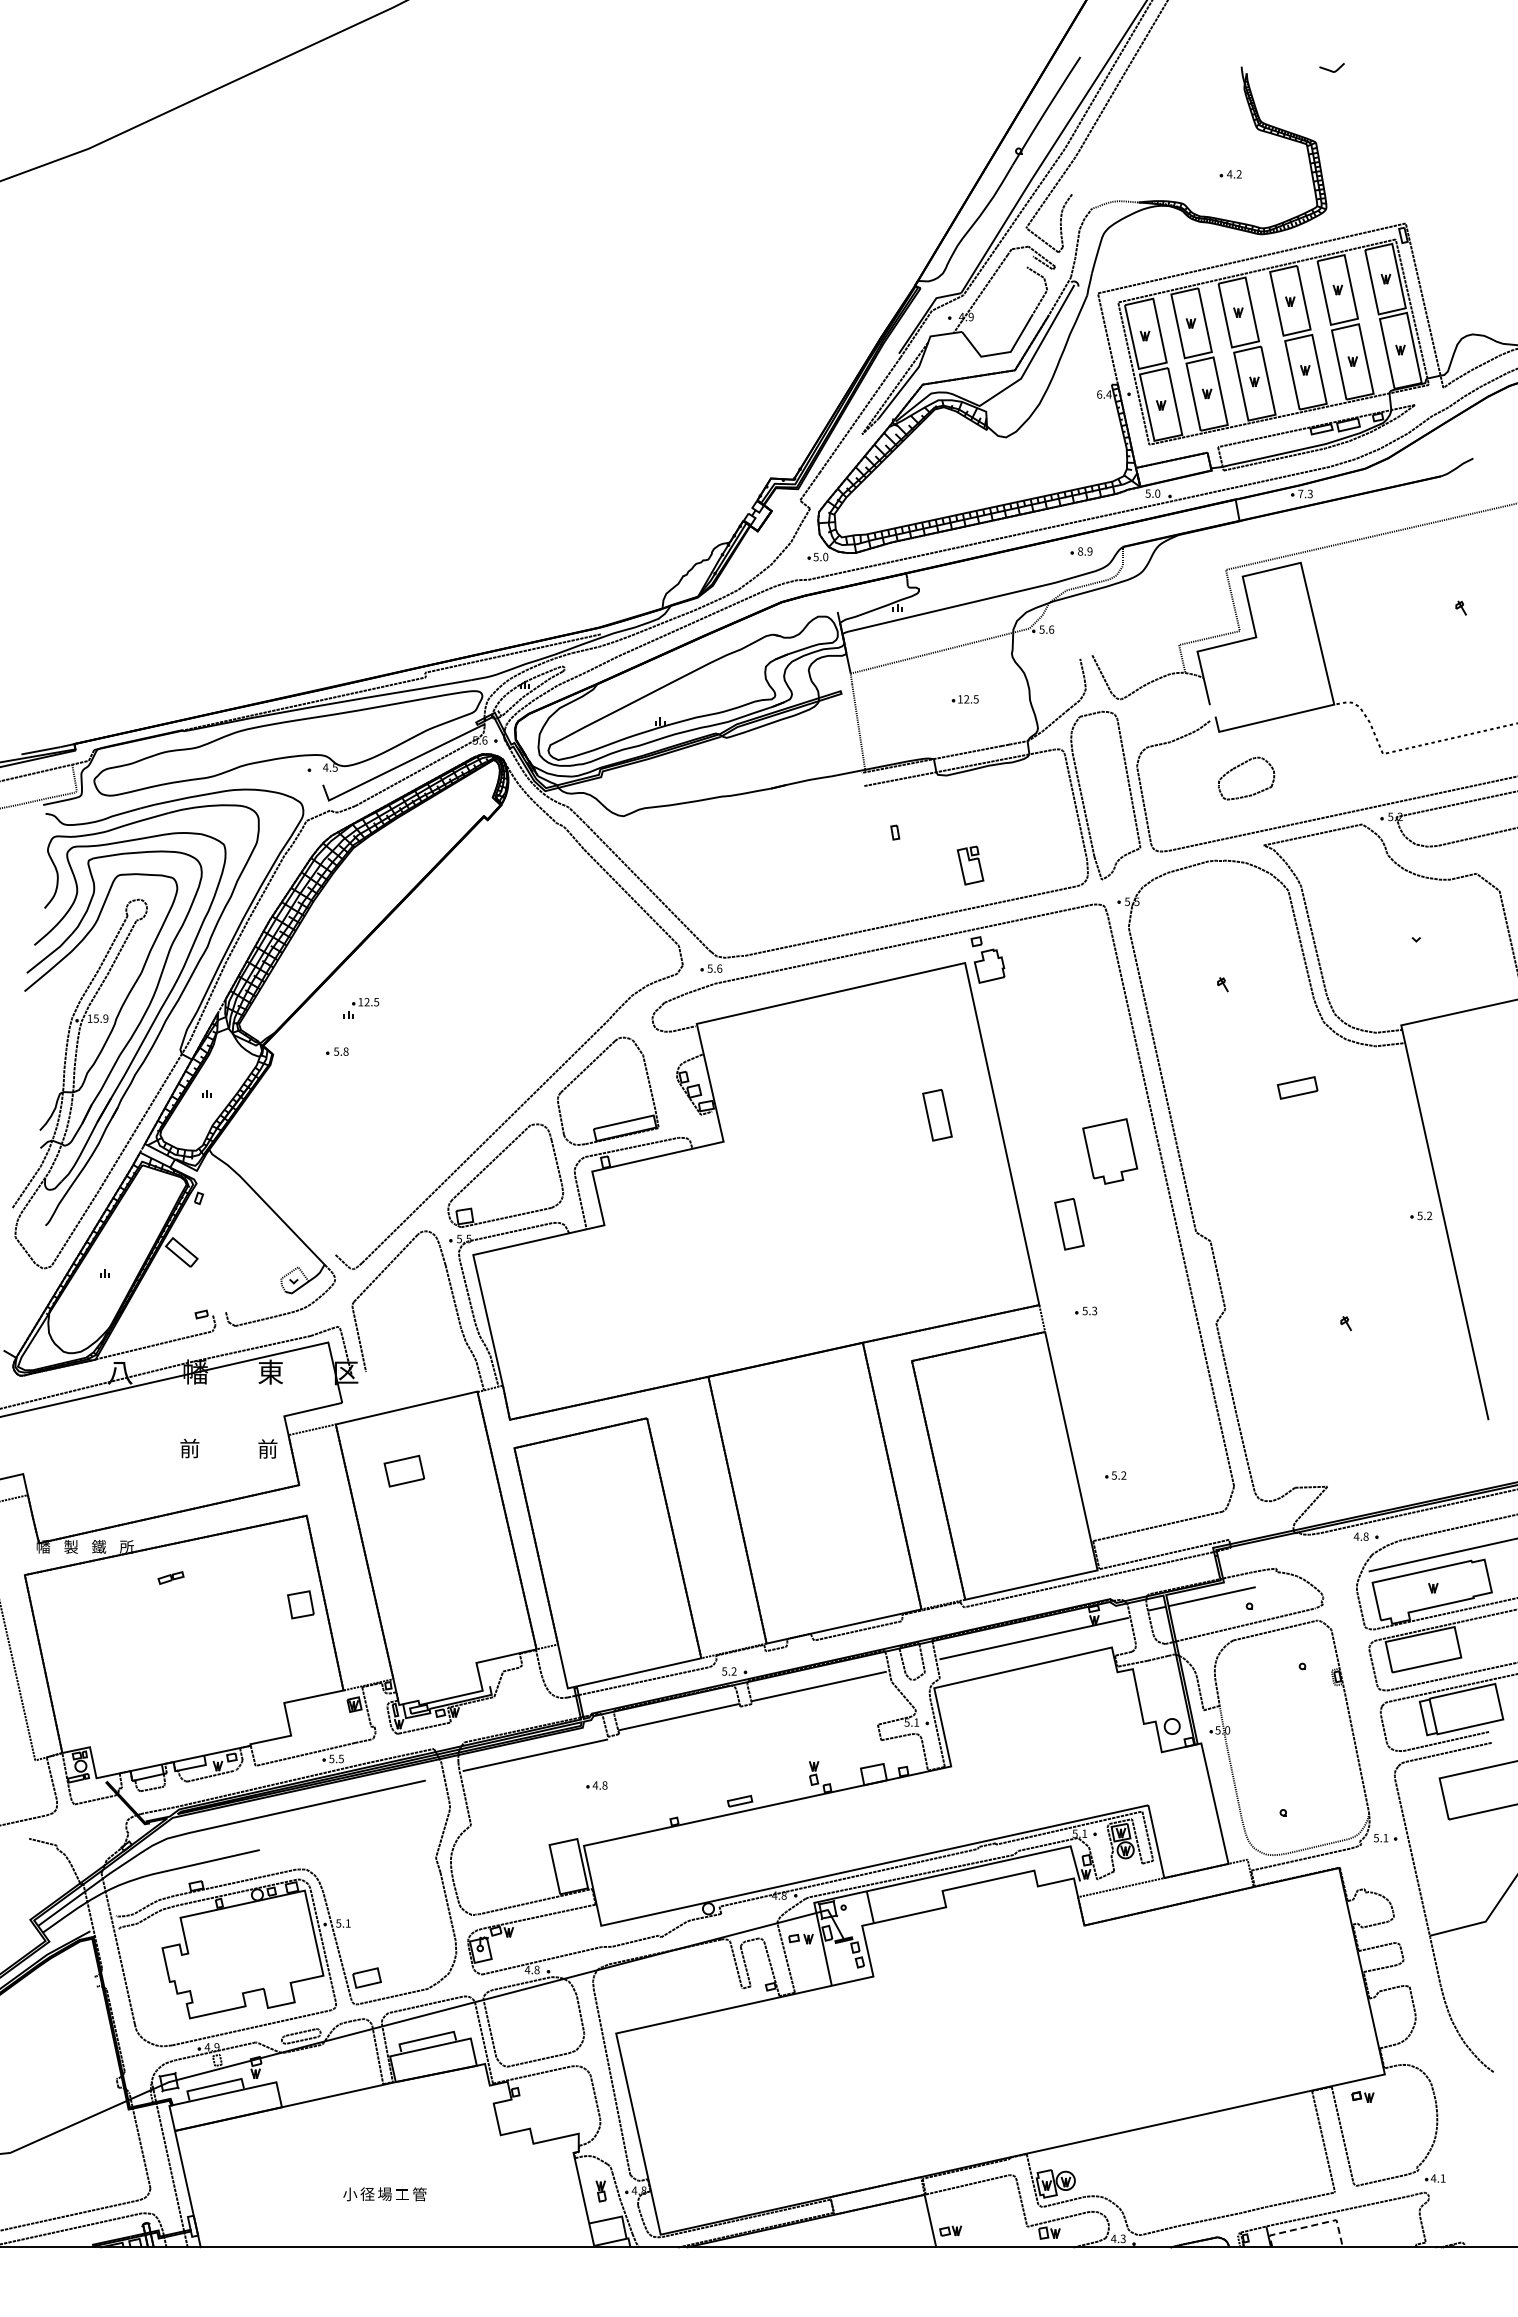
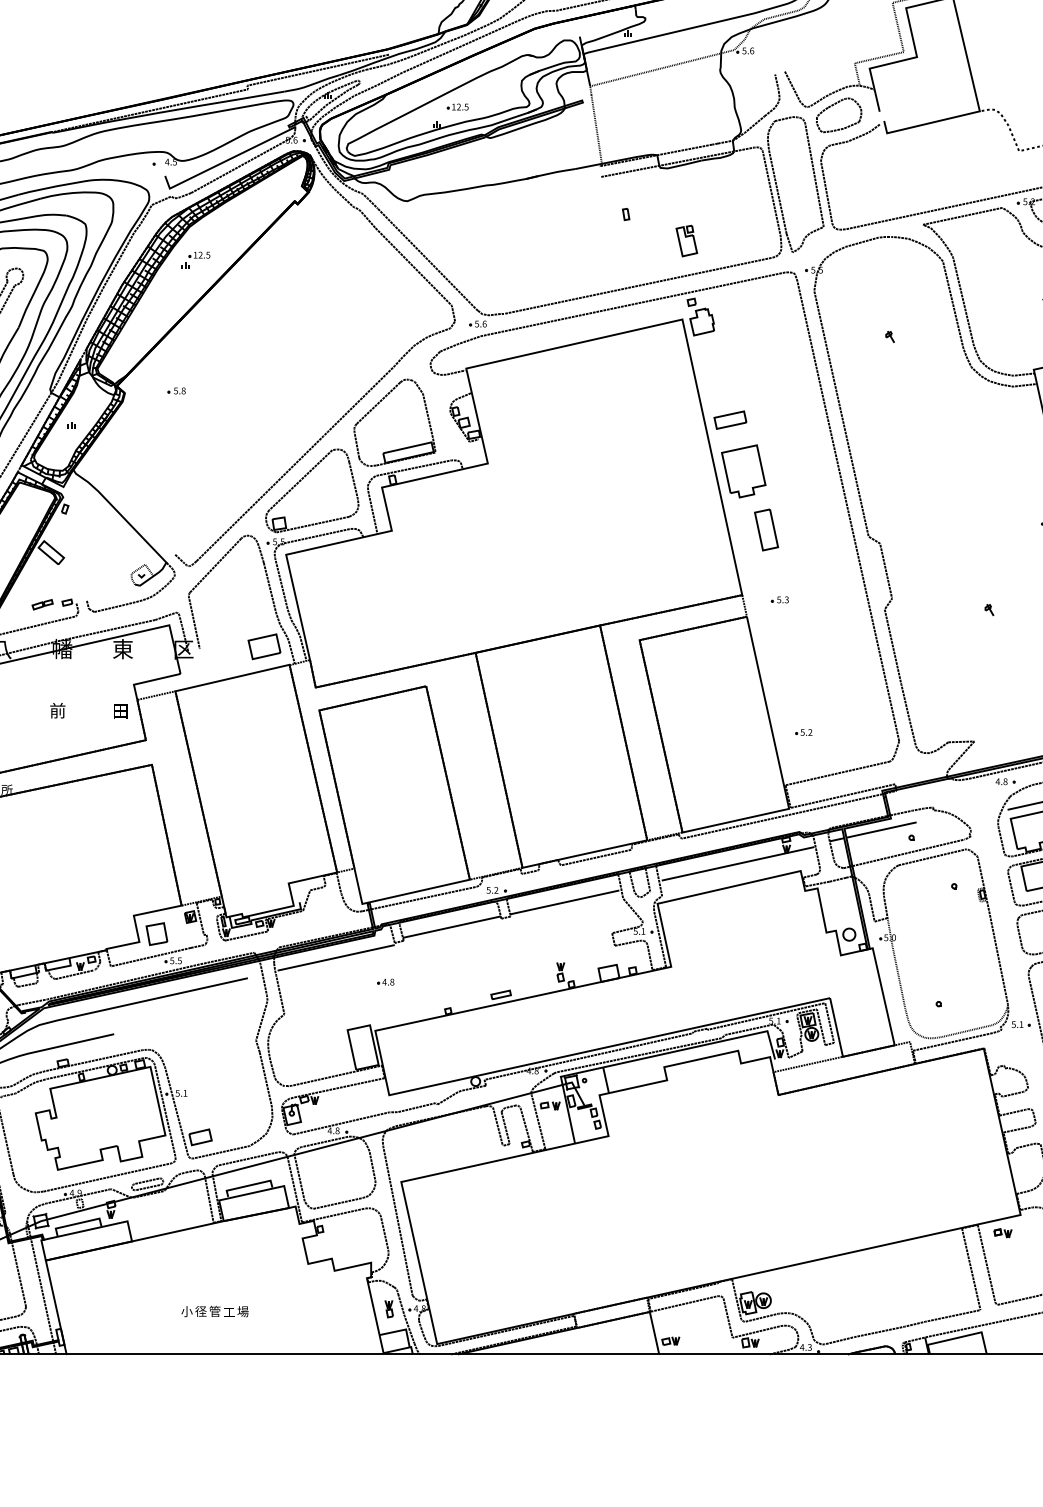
part: (964, 699) -> (457, 107), moved
part: (1238, 767) -> (832, 106), moved
part: (361, 1008) -> (196, 260), moved
part: (1297, 1087) -> (730, 419), moved
part: (937, 1115) -> (660, 442), removed
part: (1110, 1151) -> (743, 471), moved
text: (267, 1448) -> (120, 710), 前 -> 田
part: (404, 1470) -> (264, 646), moved
part: (170, 1577) -> (42, 604), moved
part: (300, 1604) -> (156, 933), moved
text: (384, 2194) -> (214, 1311), 場 -> 管
text: (419, 2194) -> (242, 1311), 管 -> 場
line: (1311, 2225) -> (961, 1336), dashed -> solid

